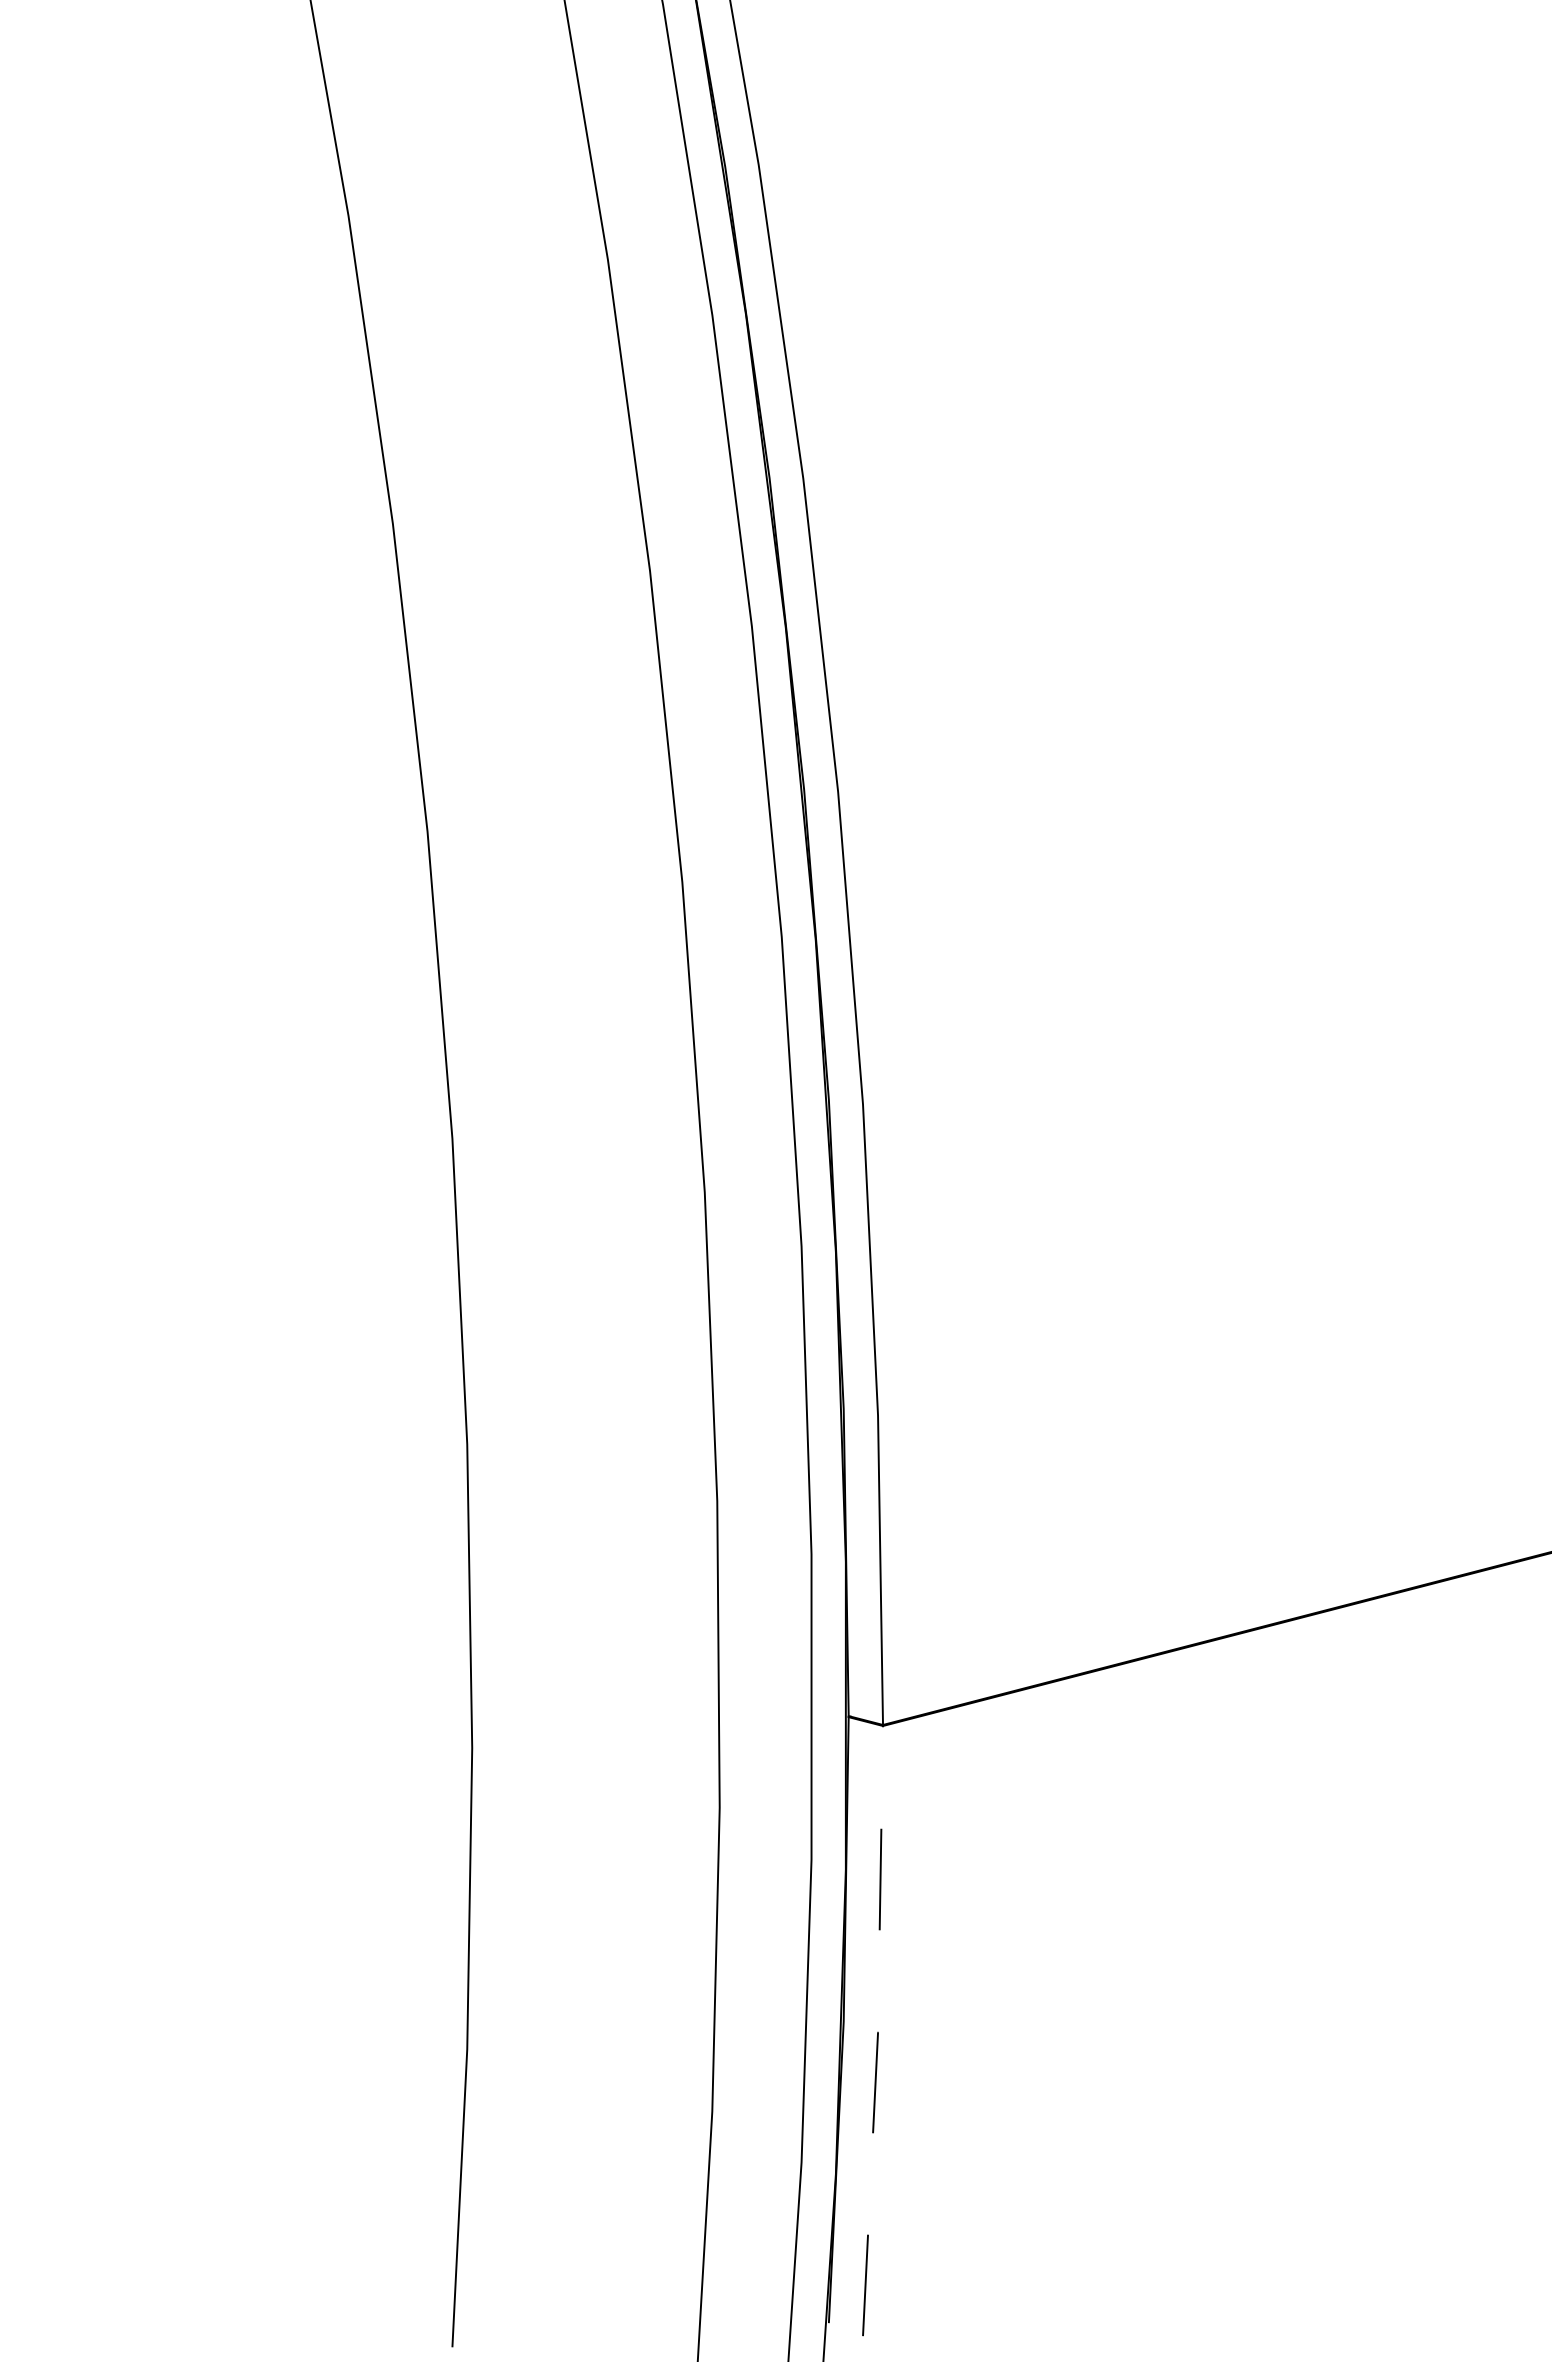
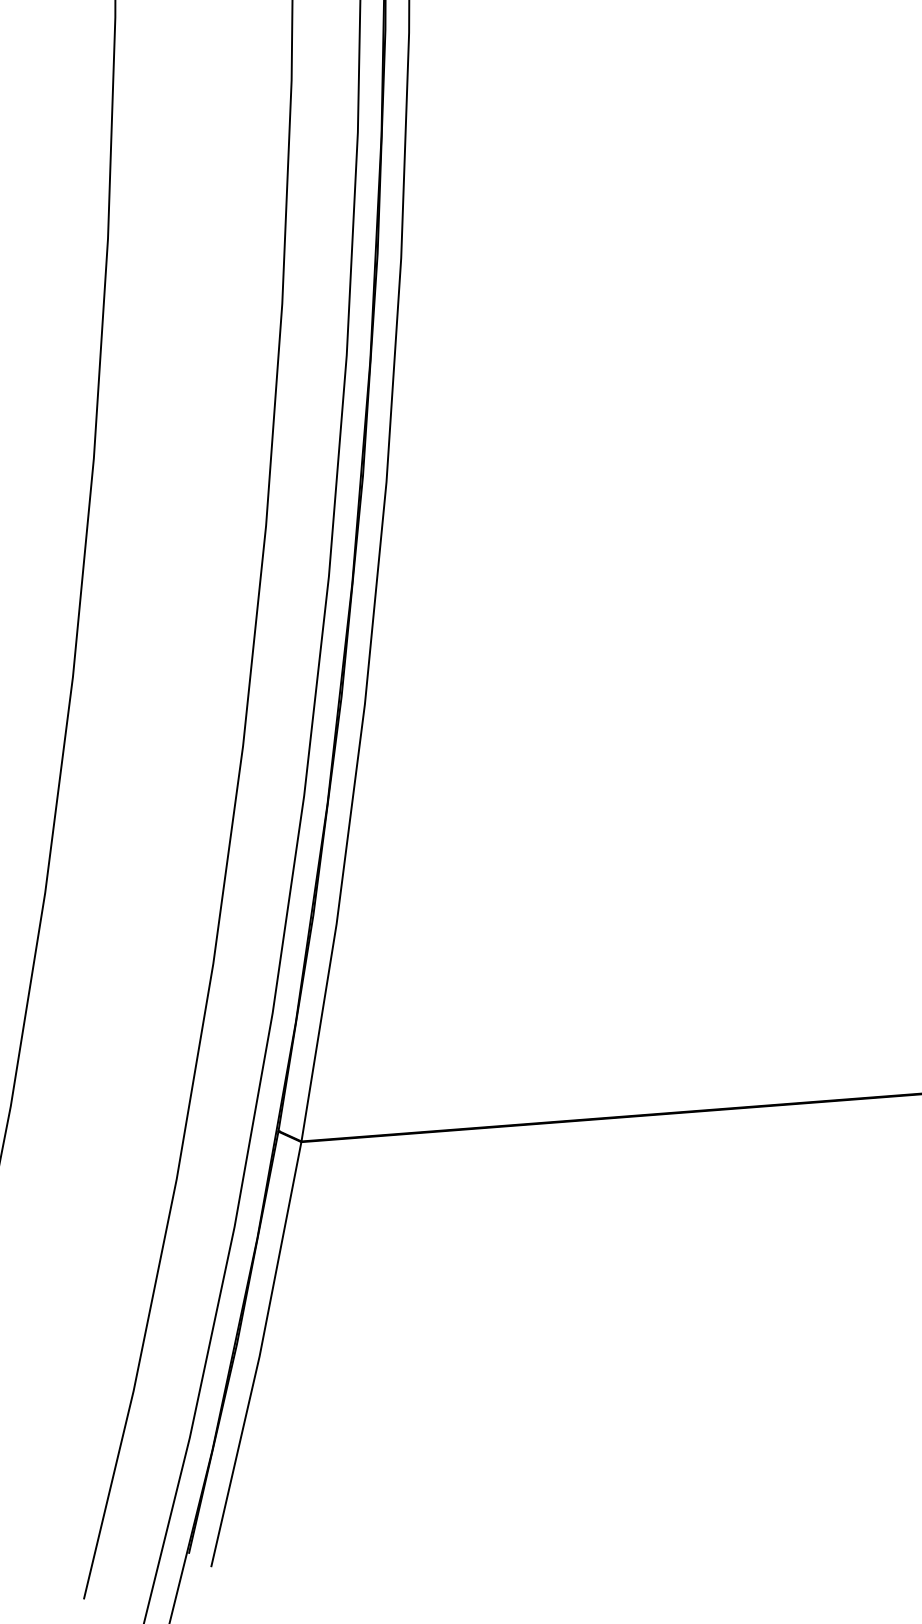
line: (878, 2031) -> (260, 1355), dashed -> solid

